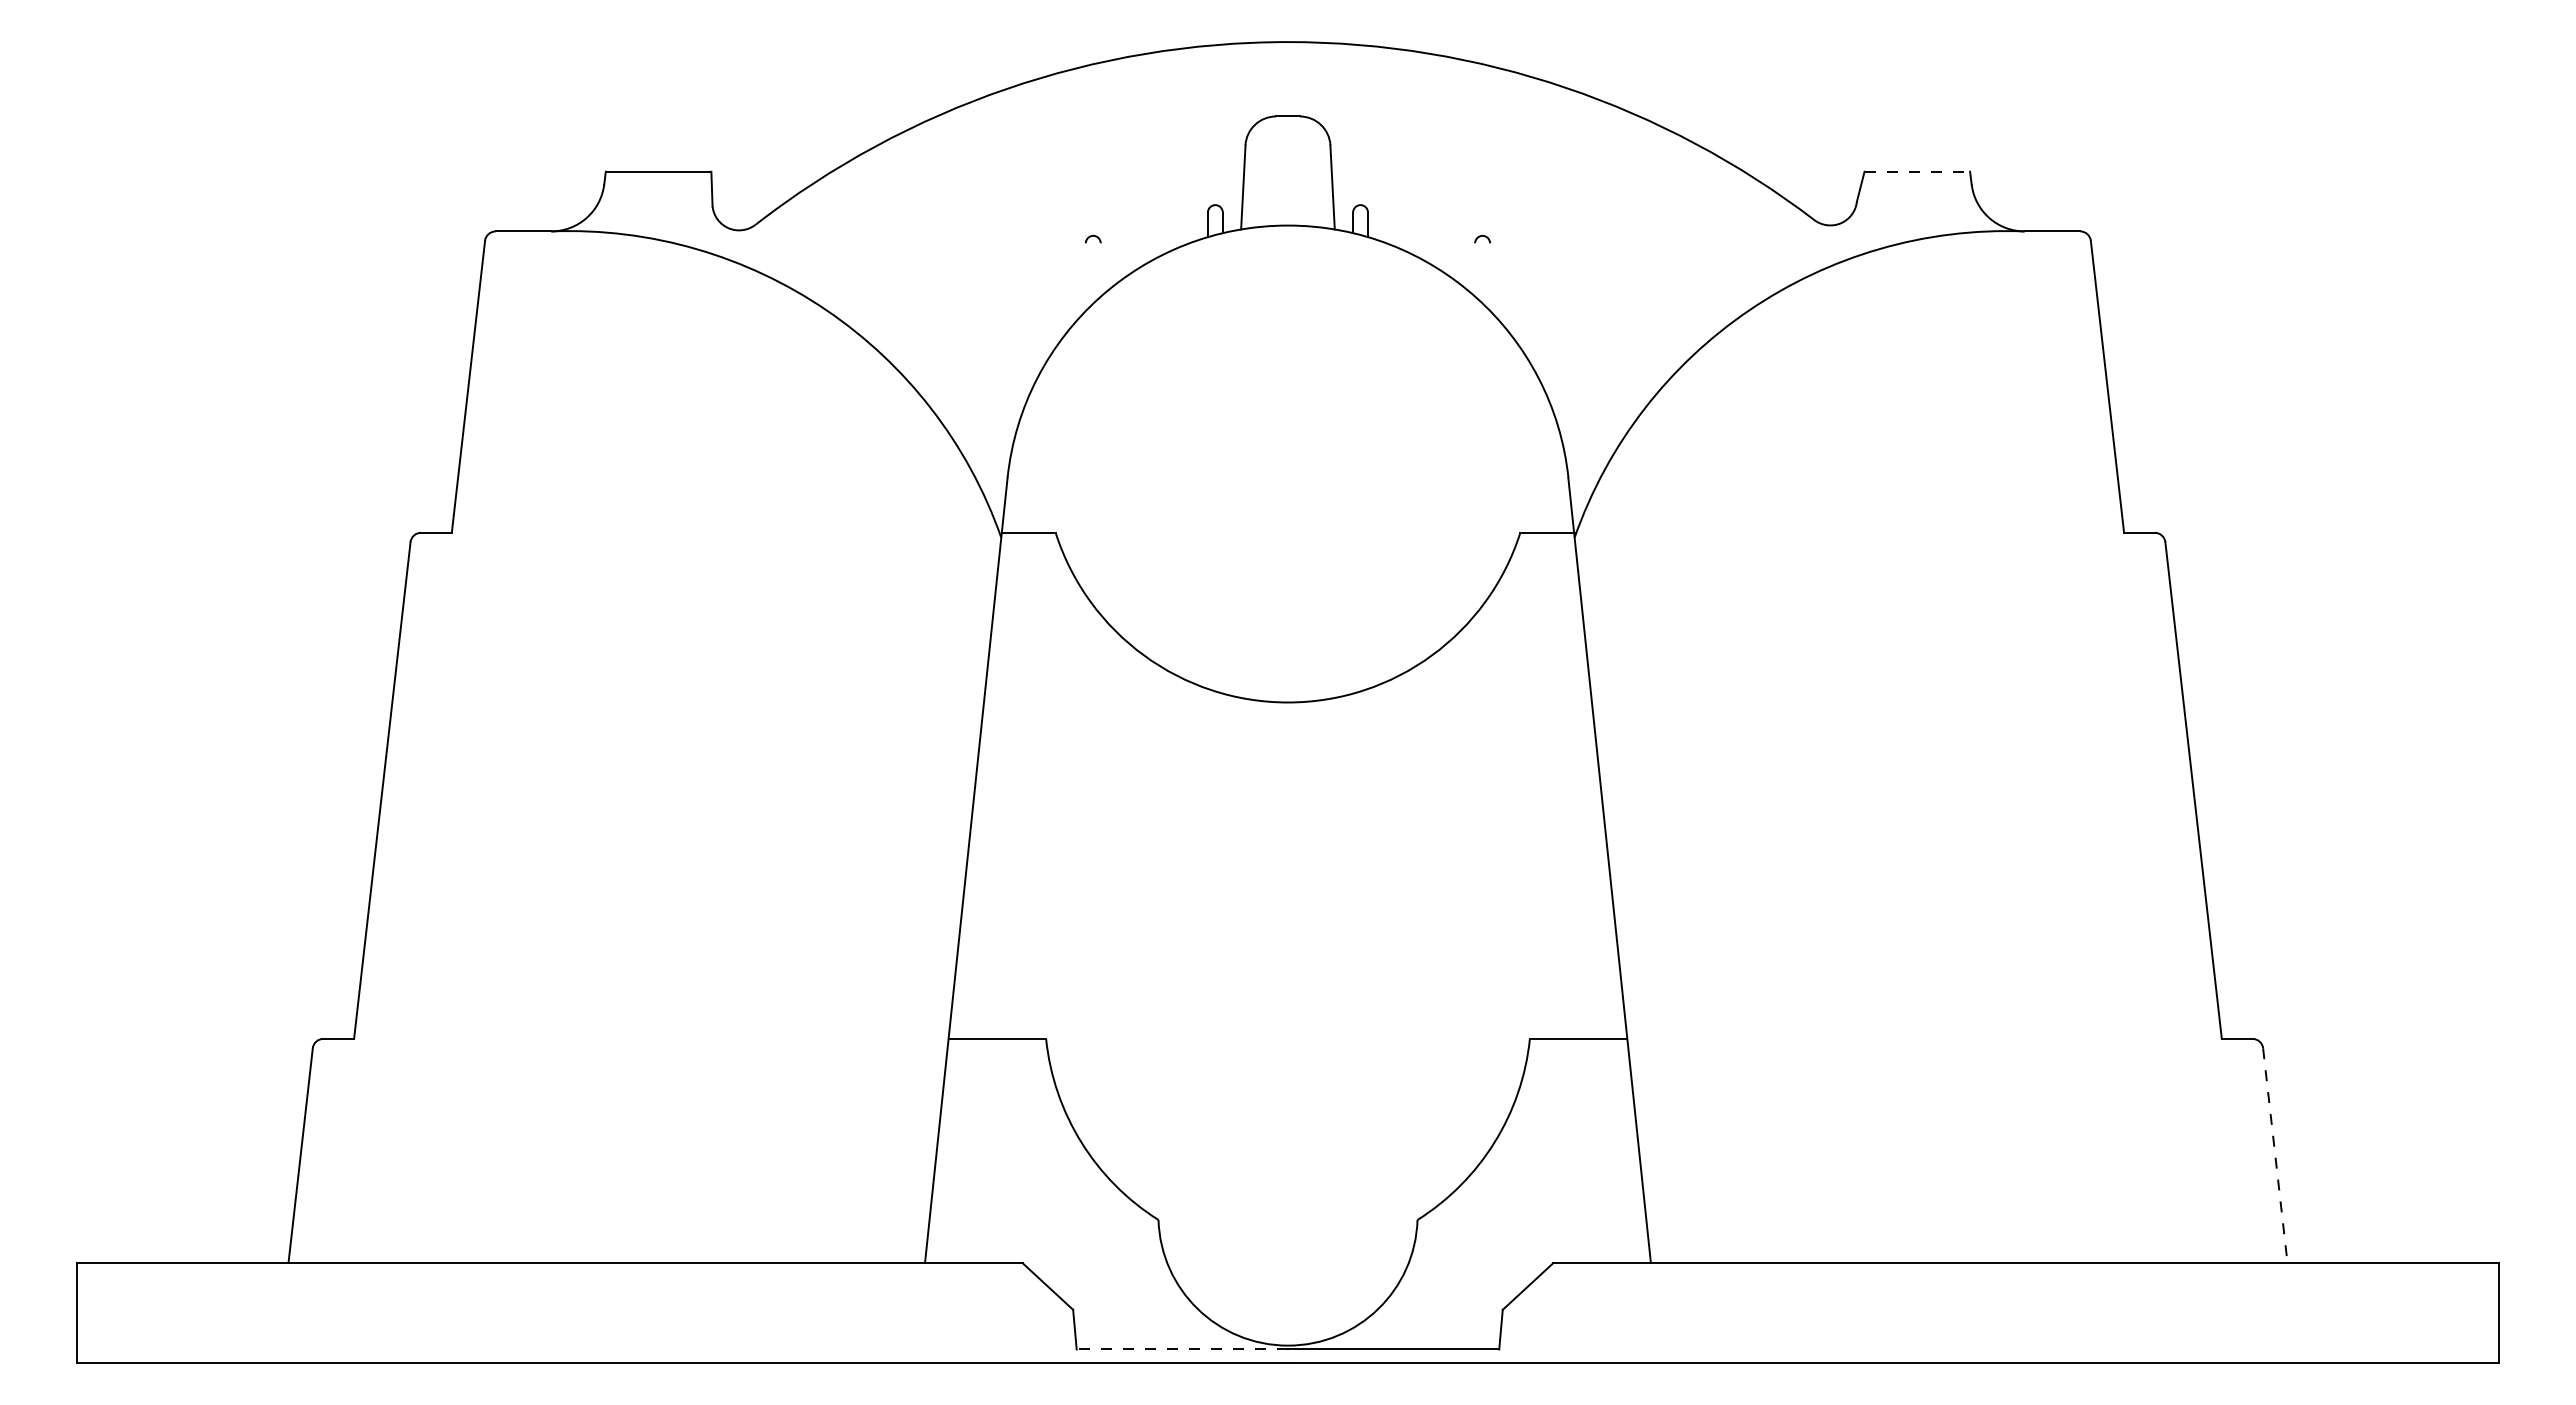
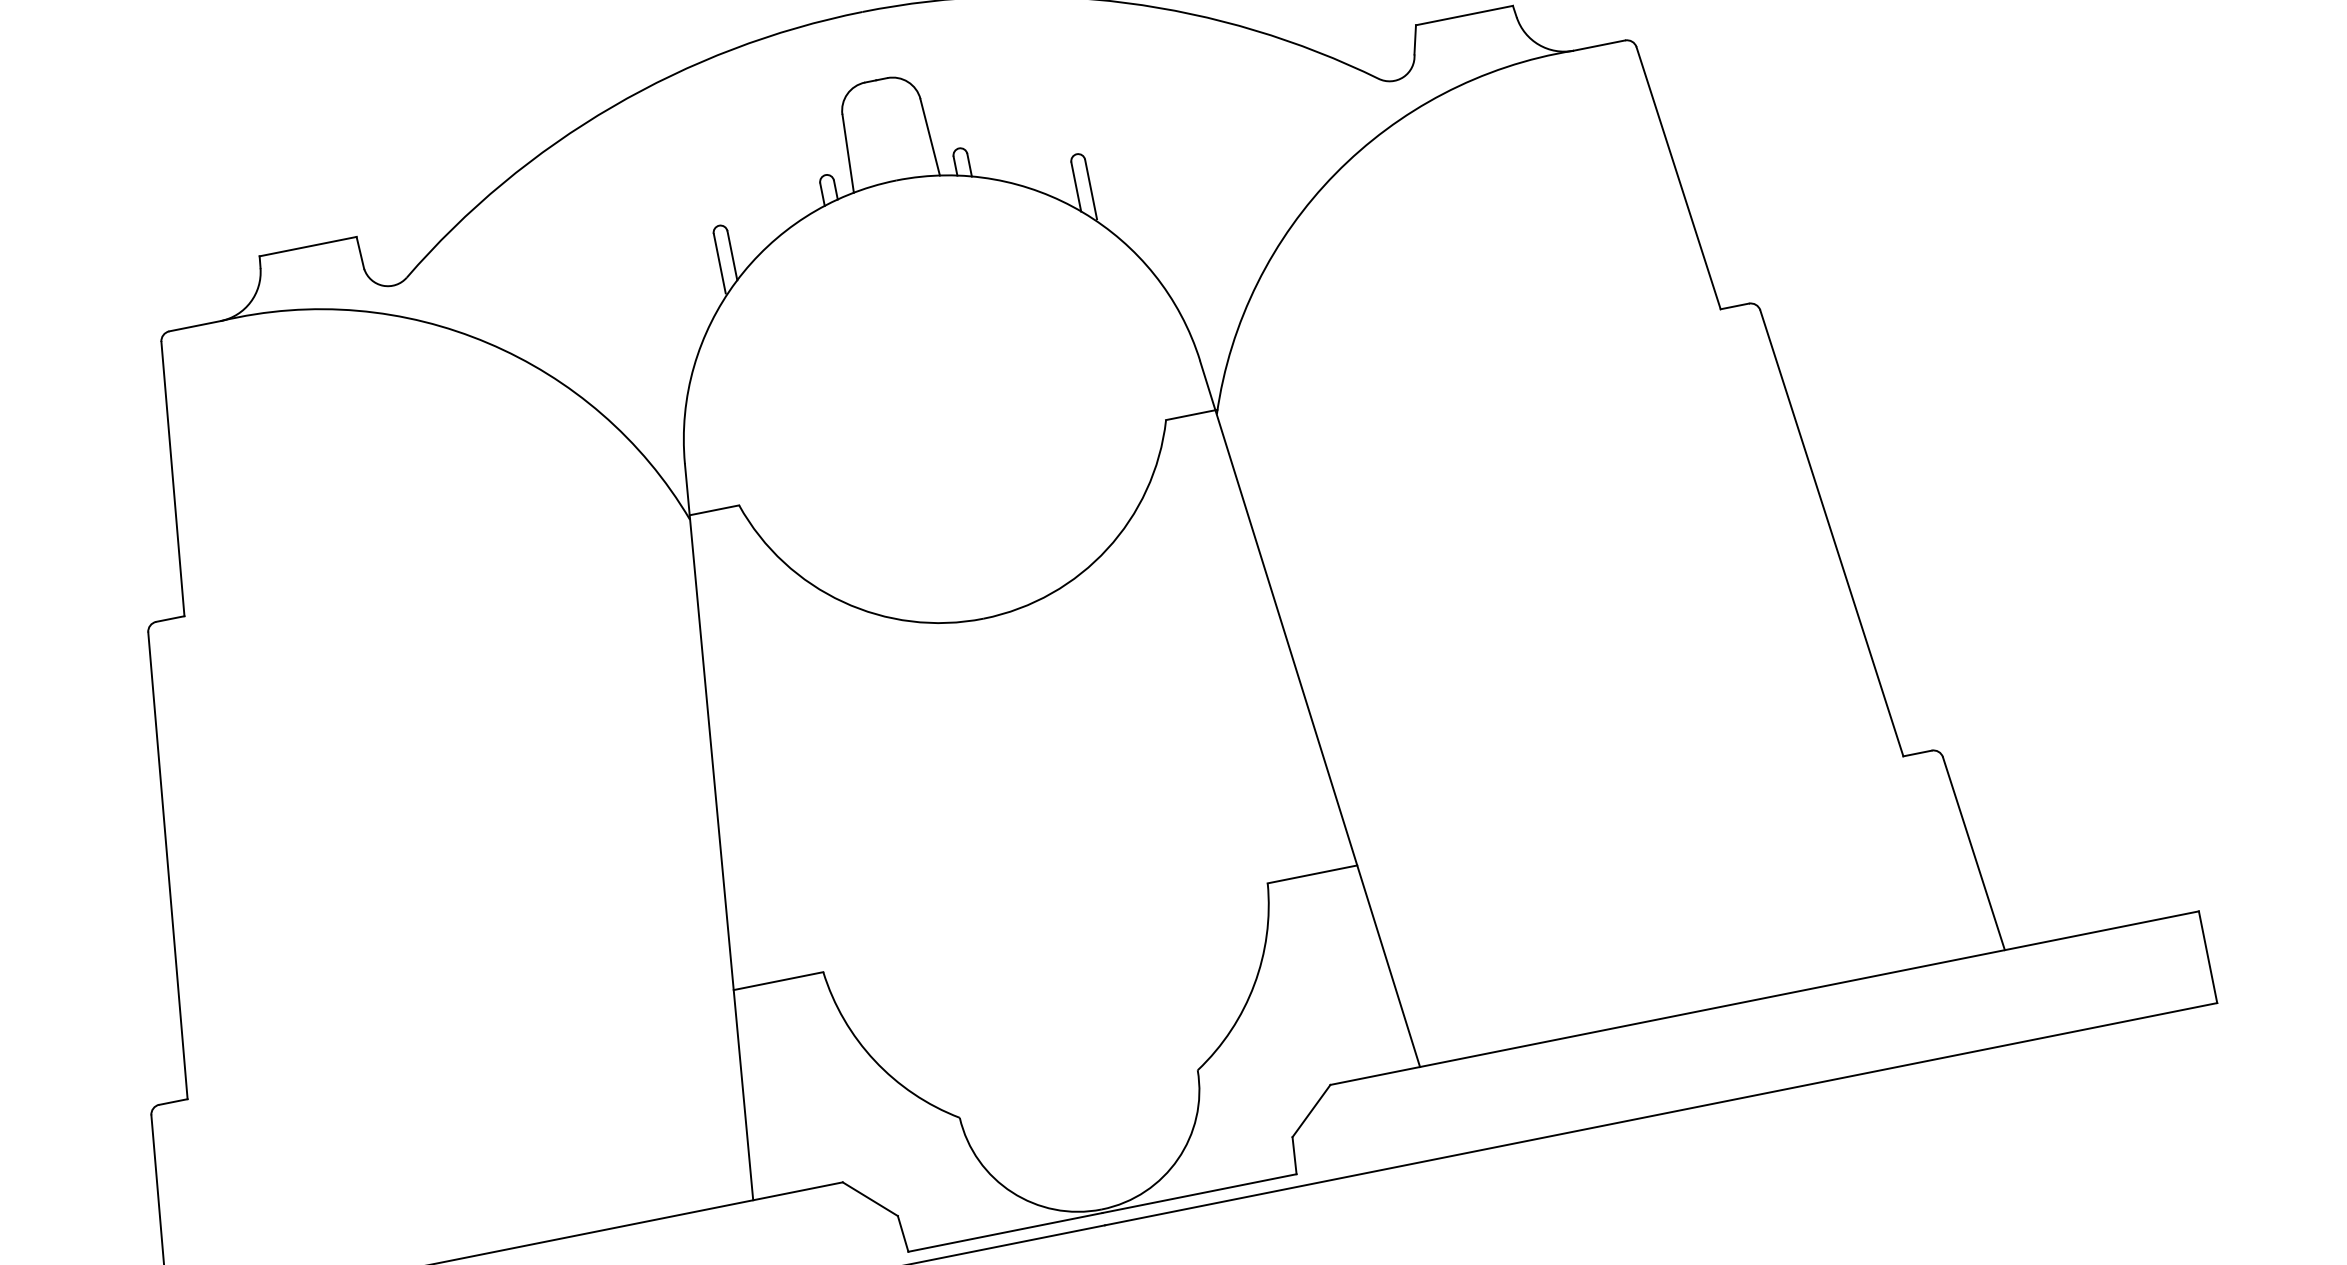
line: (1917, 171) -> (1464, 15), dashed -> solid
line: (1100, 269) -> (732, 255), added
line: (1475, 269) -> (1076, 186), added
line: (1085, 275) -> (719, 263), added
line: (1490, 275) -> (1091, 189), added
line: (2275, 1156) -> (1974, 854), dashed -> solid
line: (1182, 1349) -> (1005, 1232), dashed -> solid

